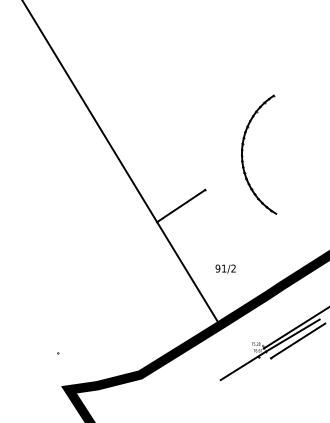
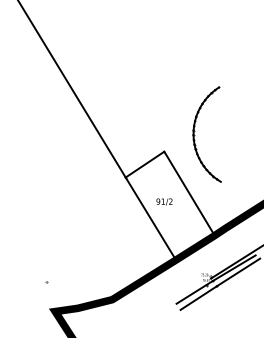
part: (244, 155) -> (195, 135), moved
line: (236, 242) -> (189, 193), added
text: (225, 268) -> (164, 201), moved
line: (248, 372) -> (198, 297), added

